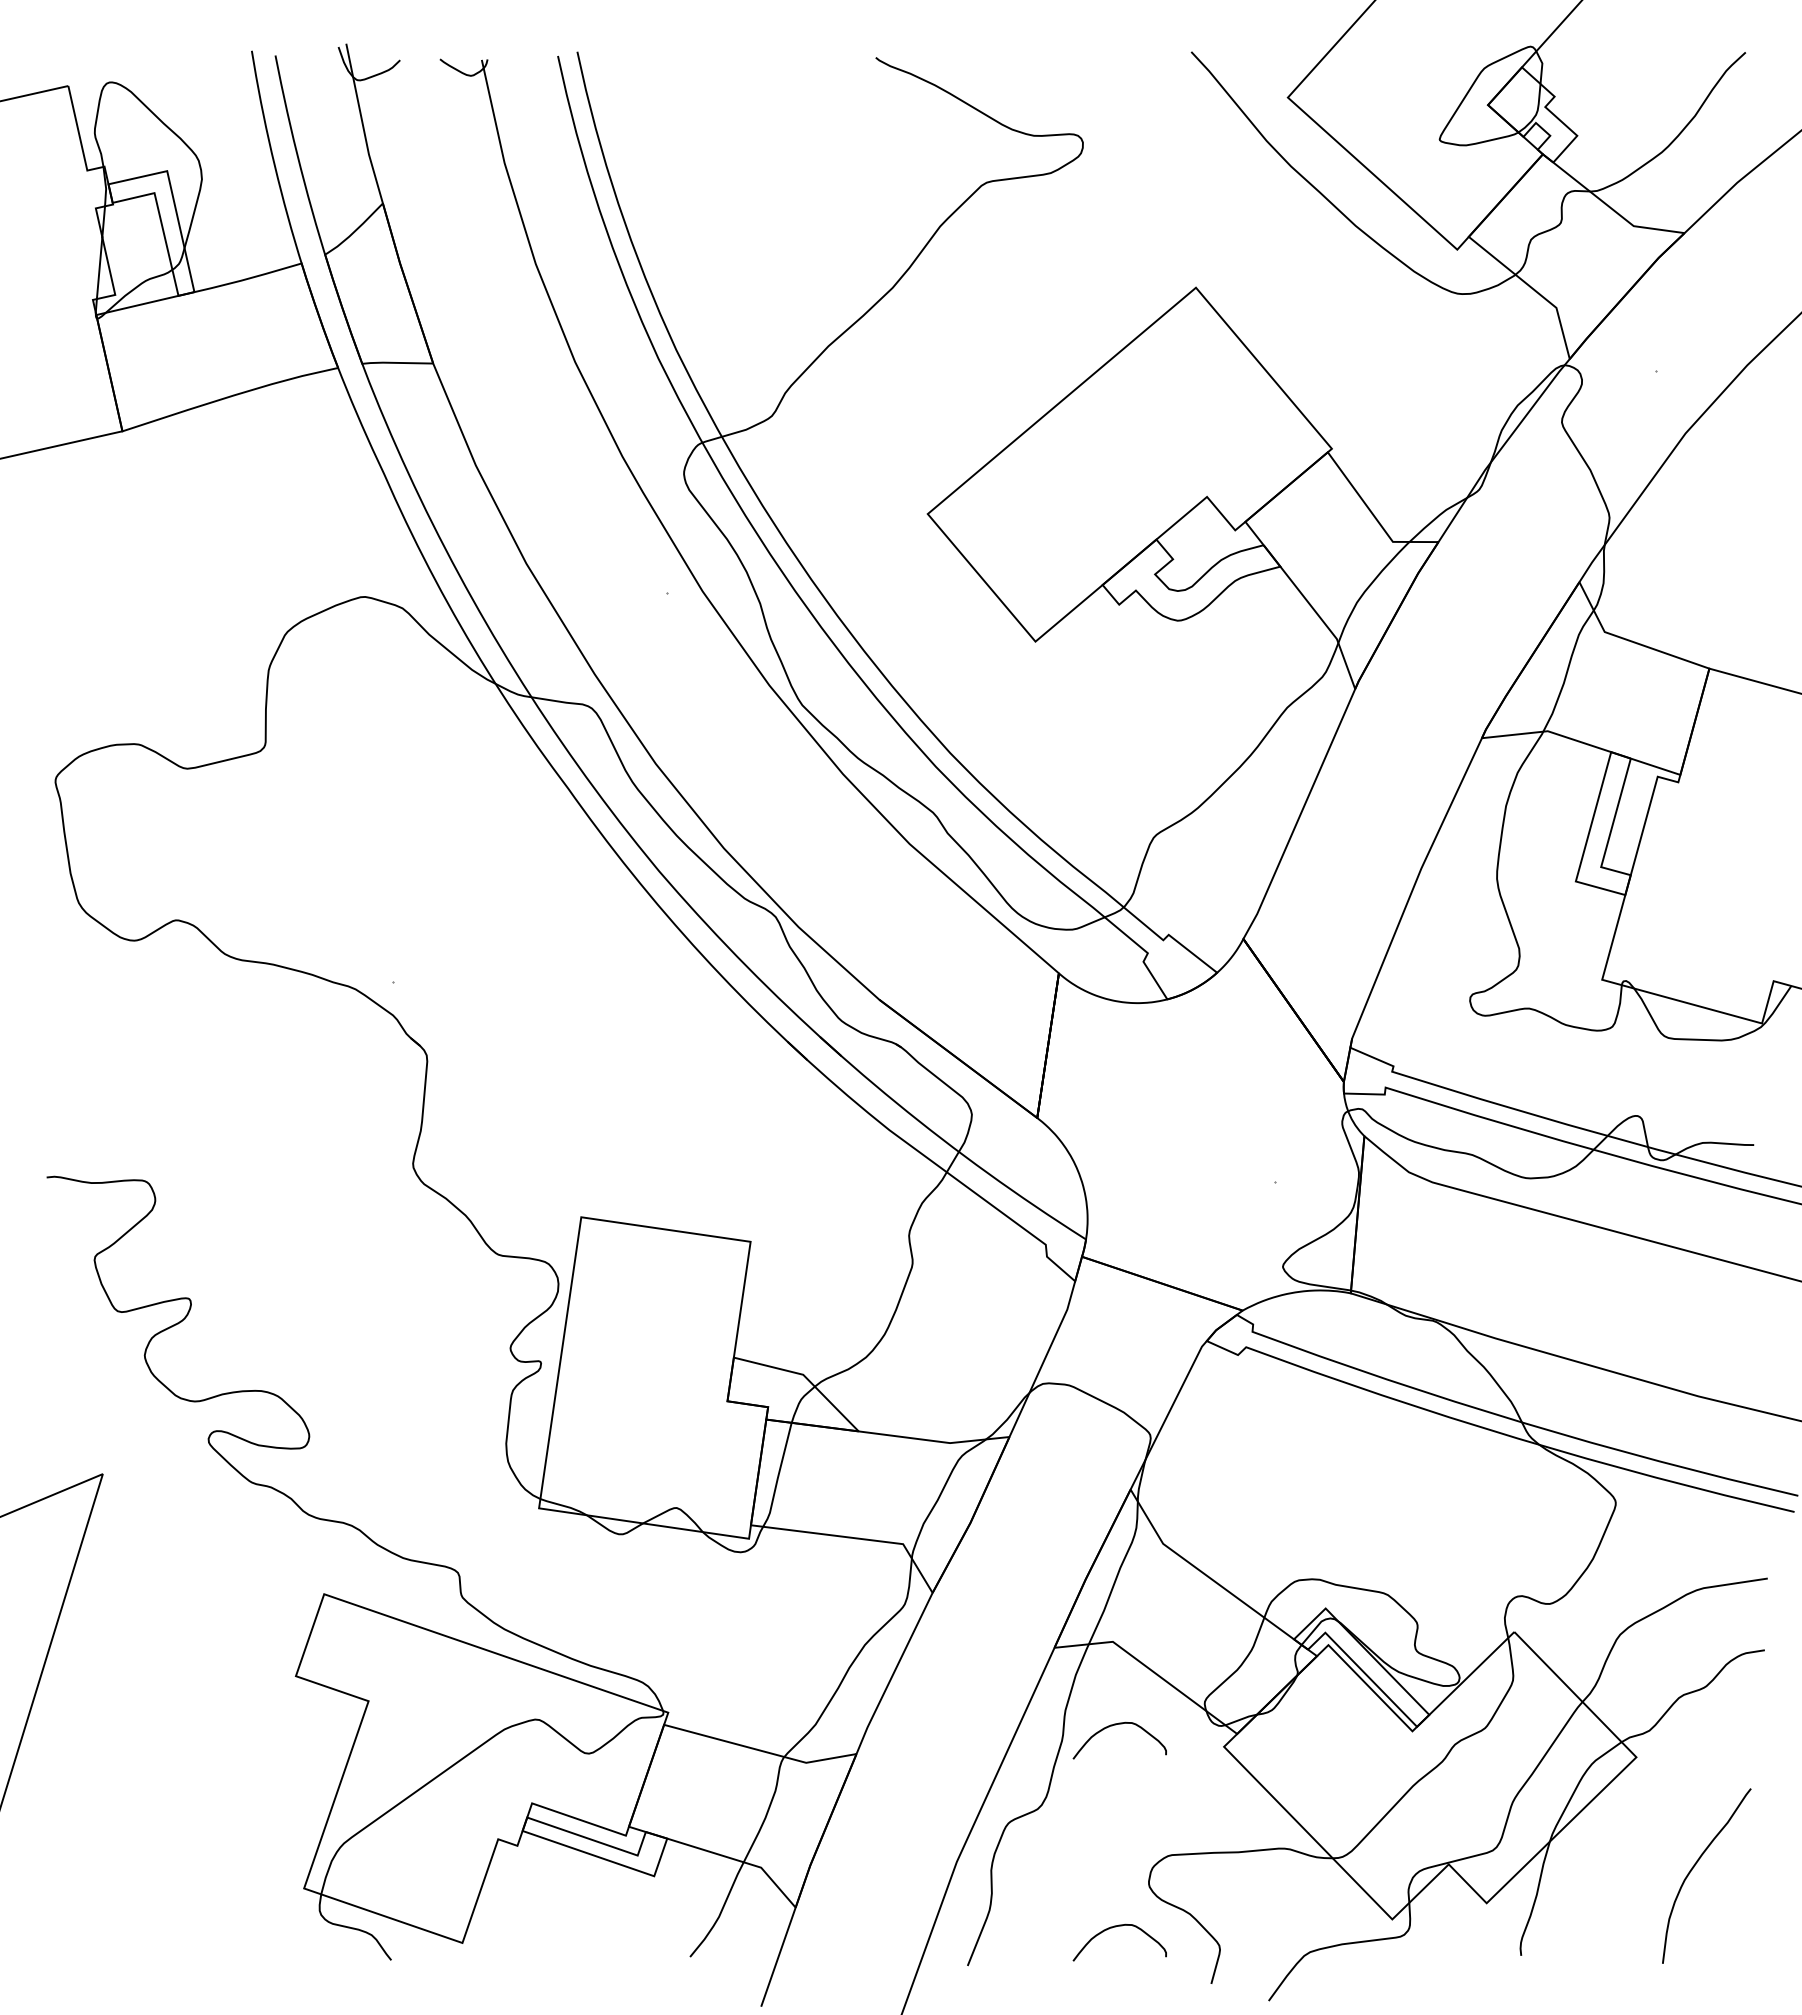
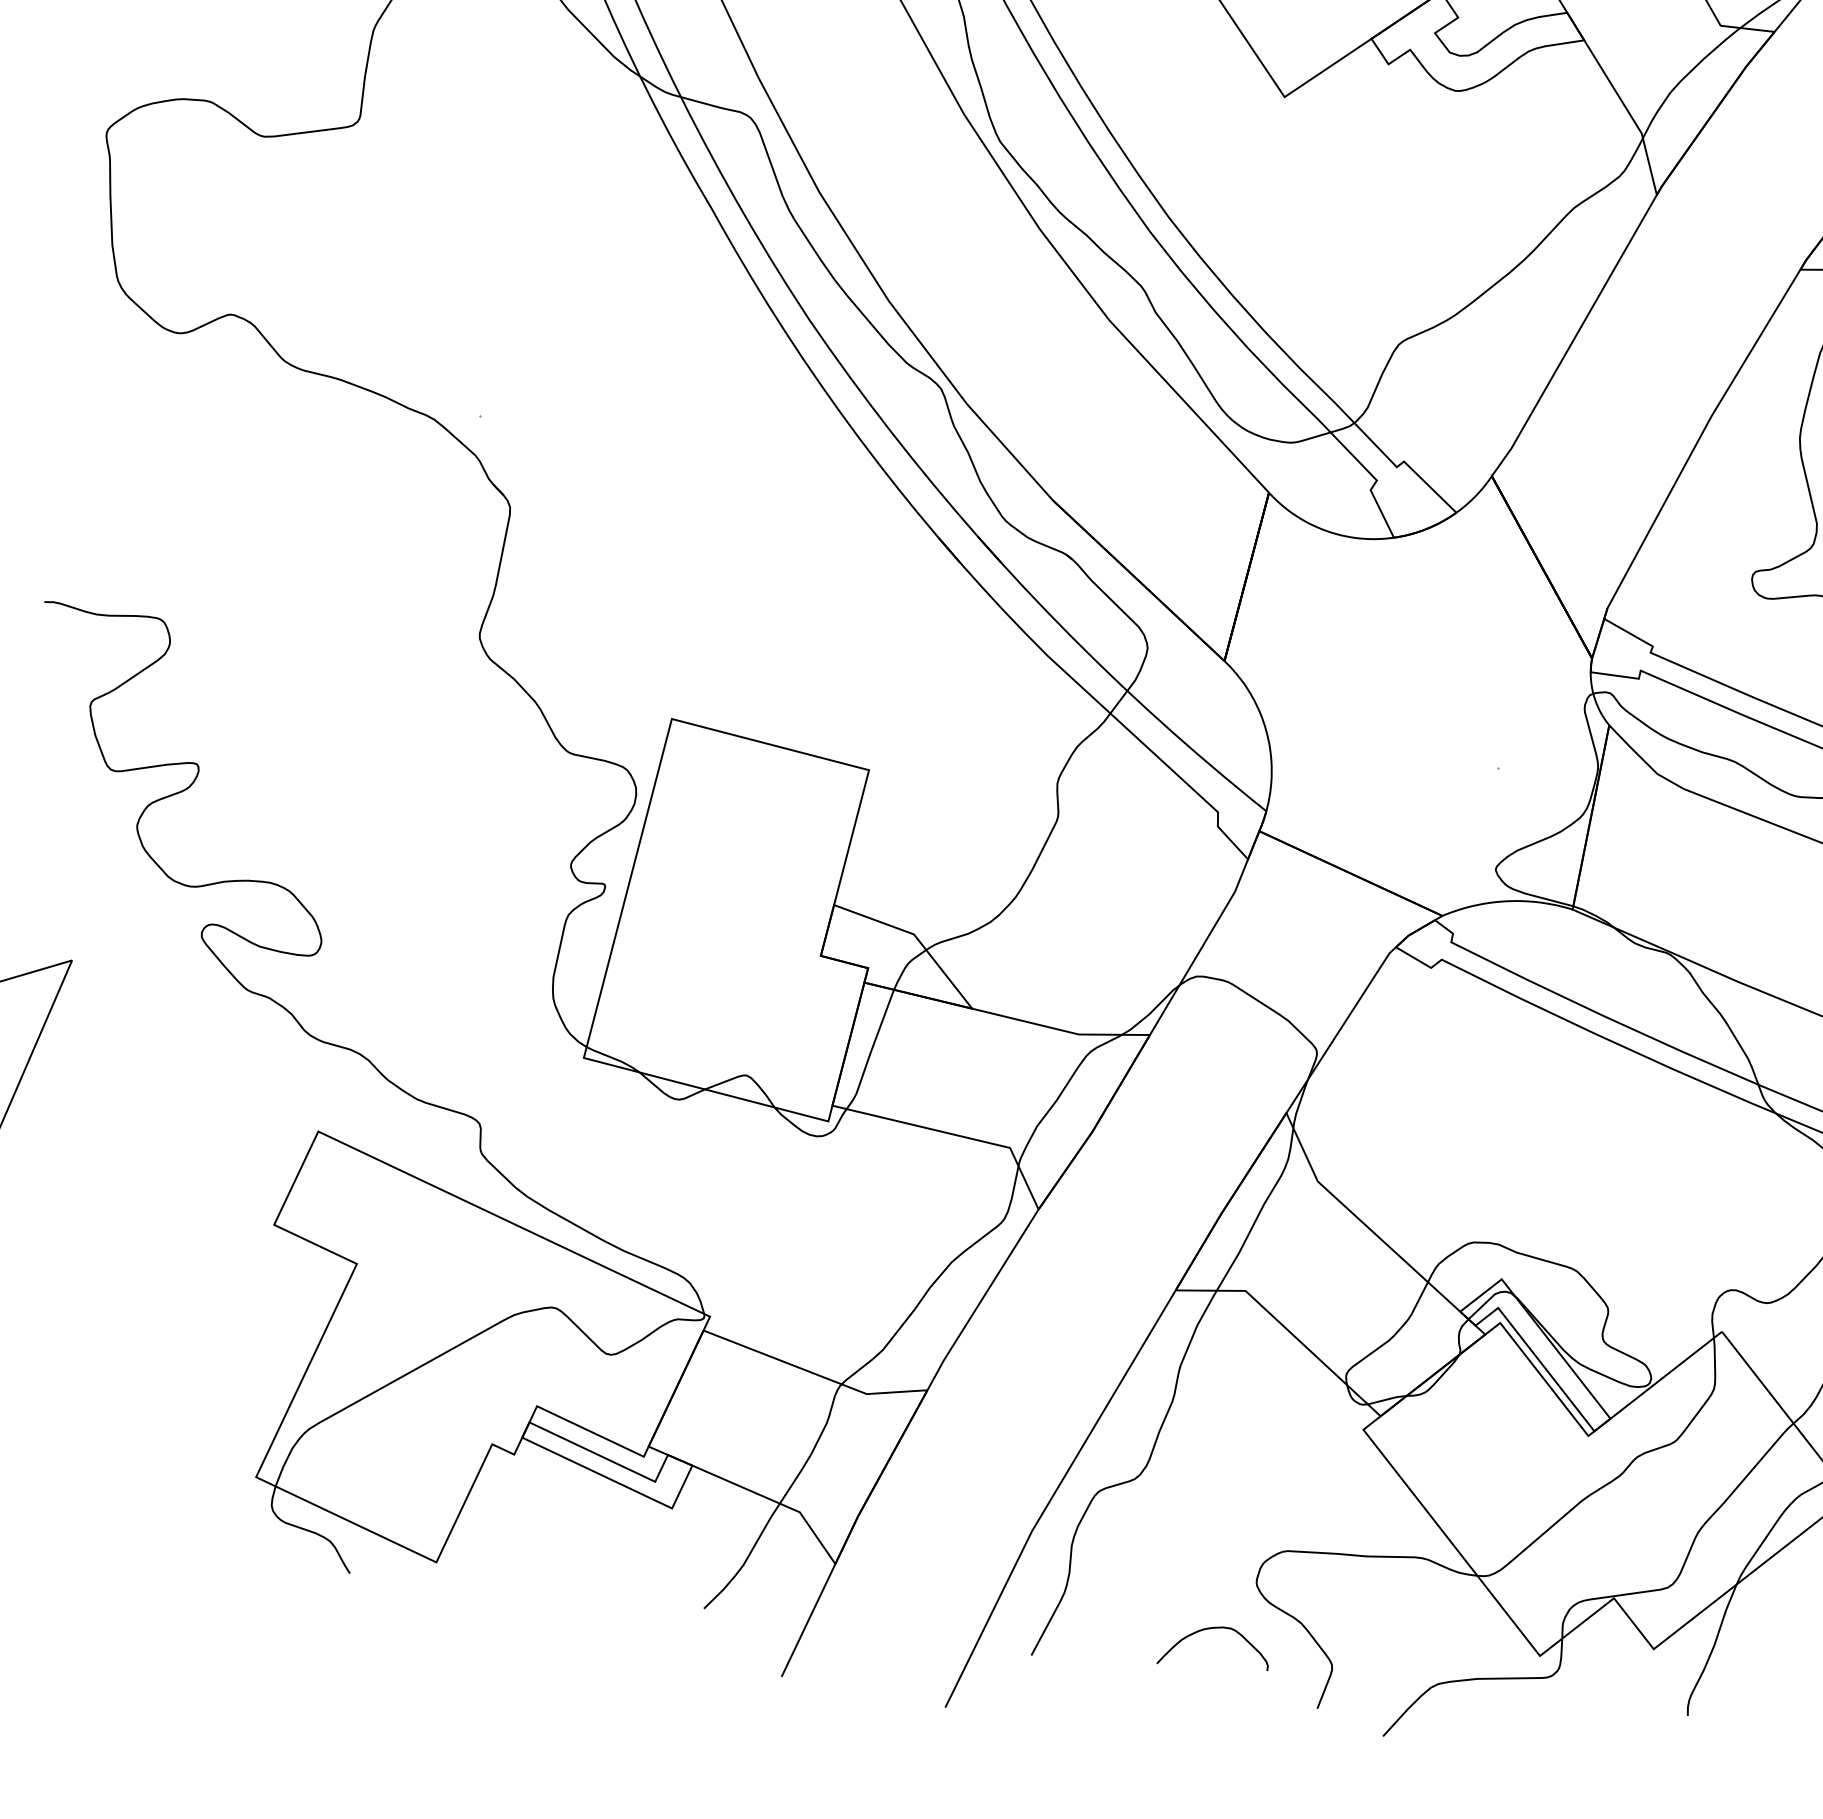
curve: (1116, 1725) -> (1238, 1390), removed

